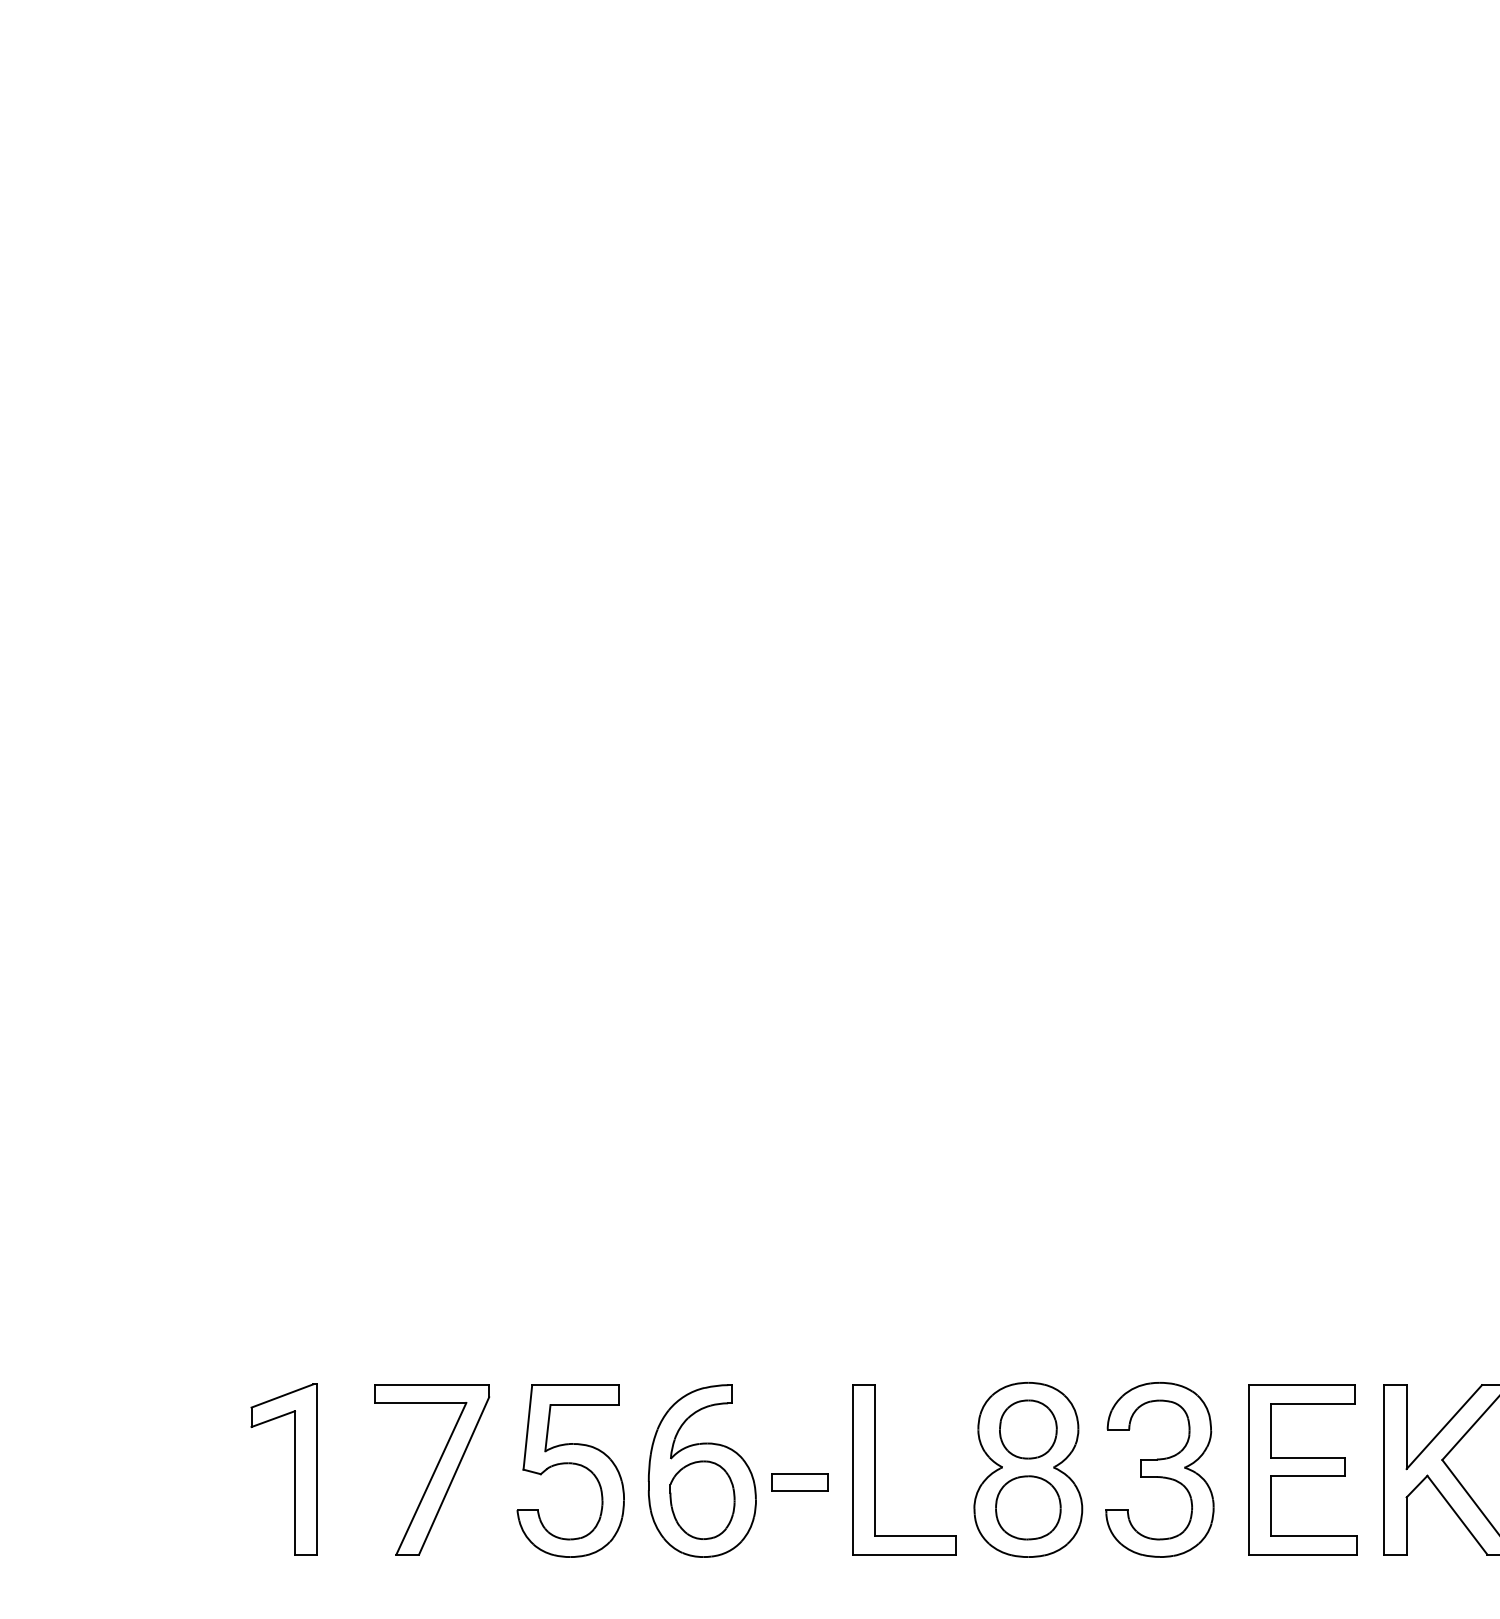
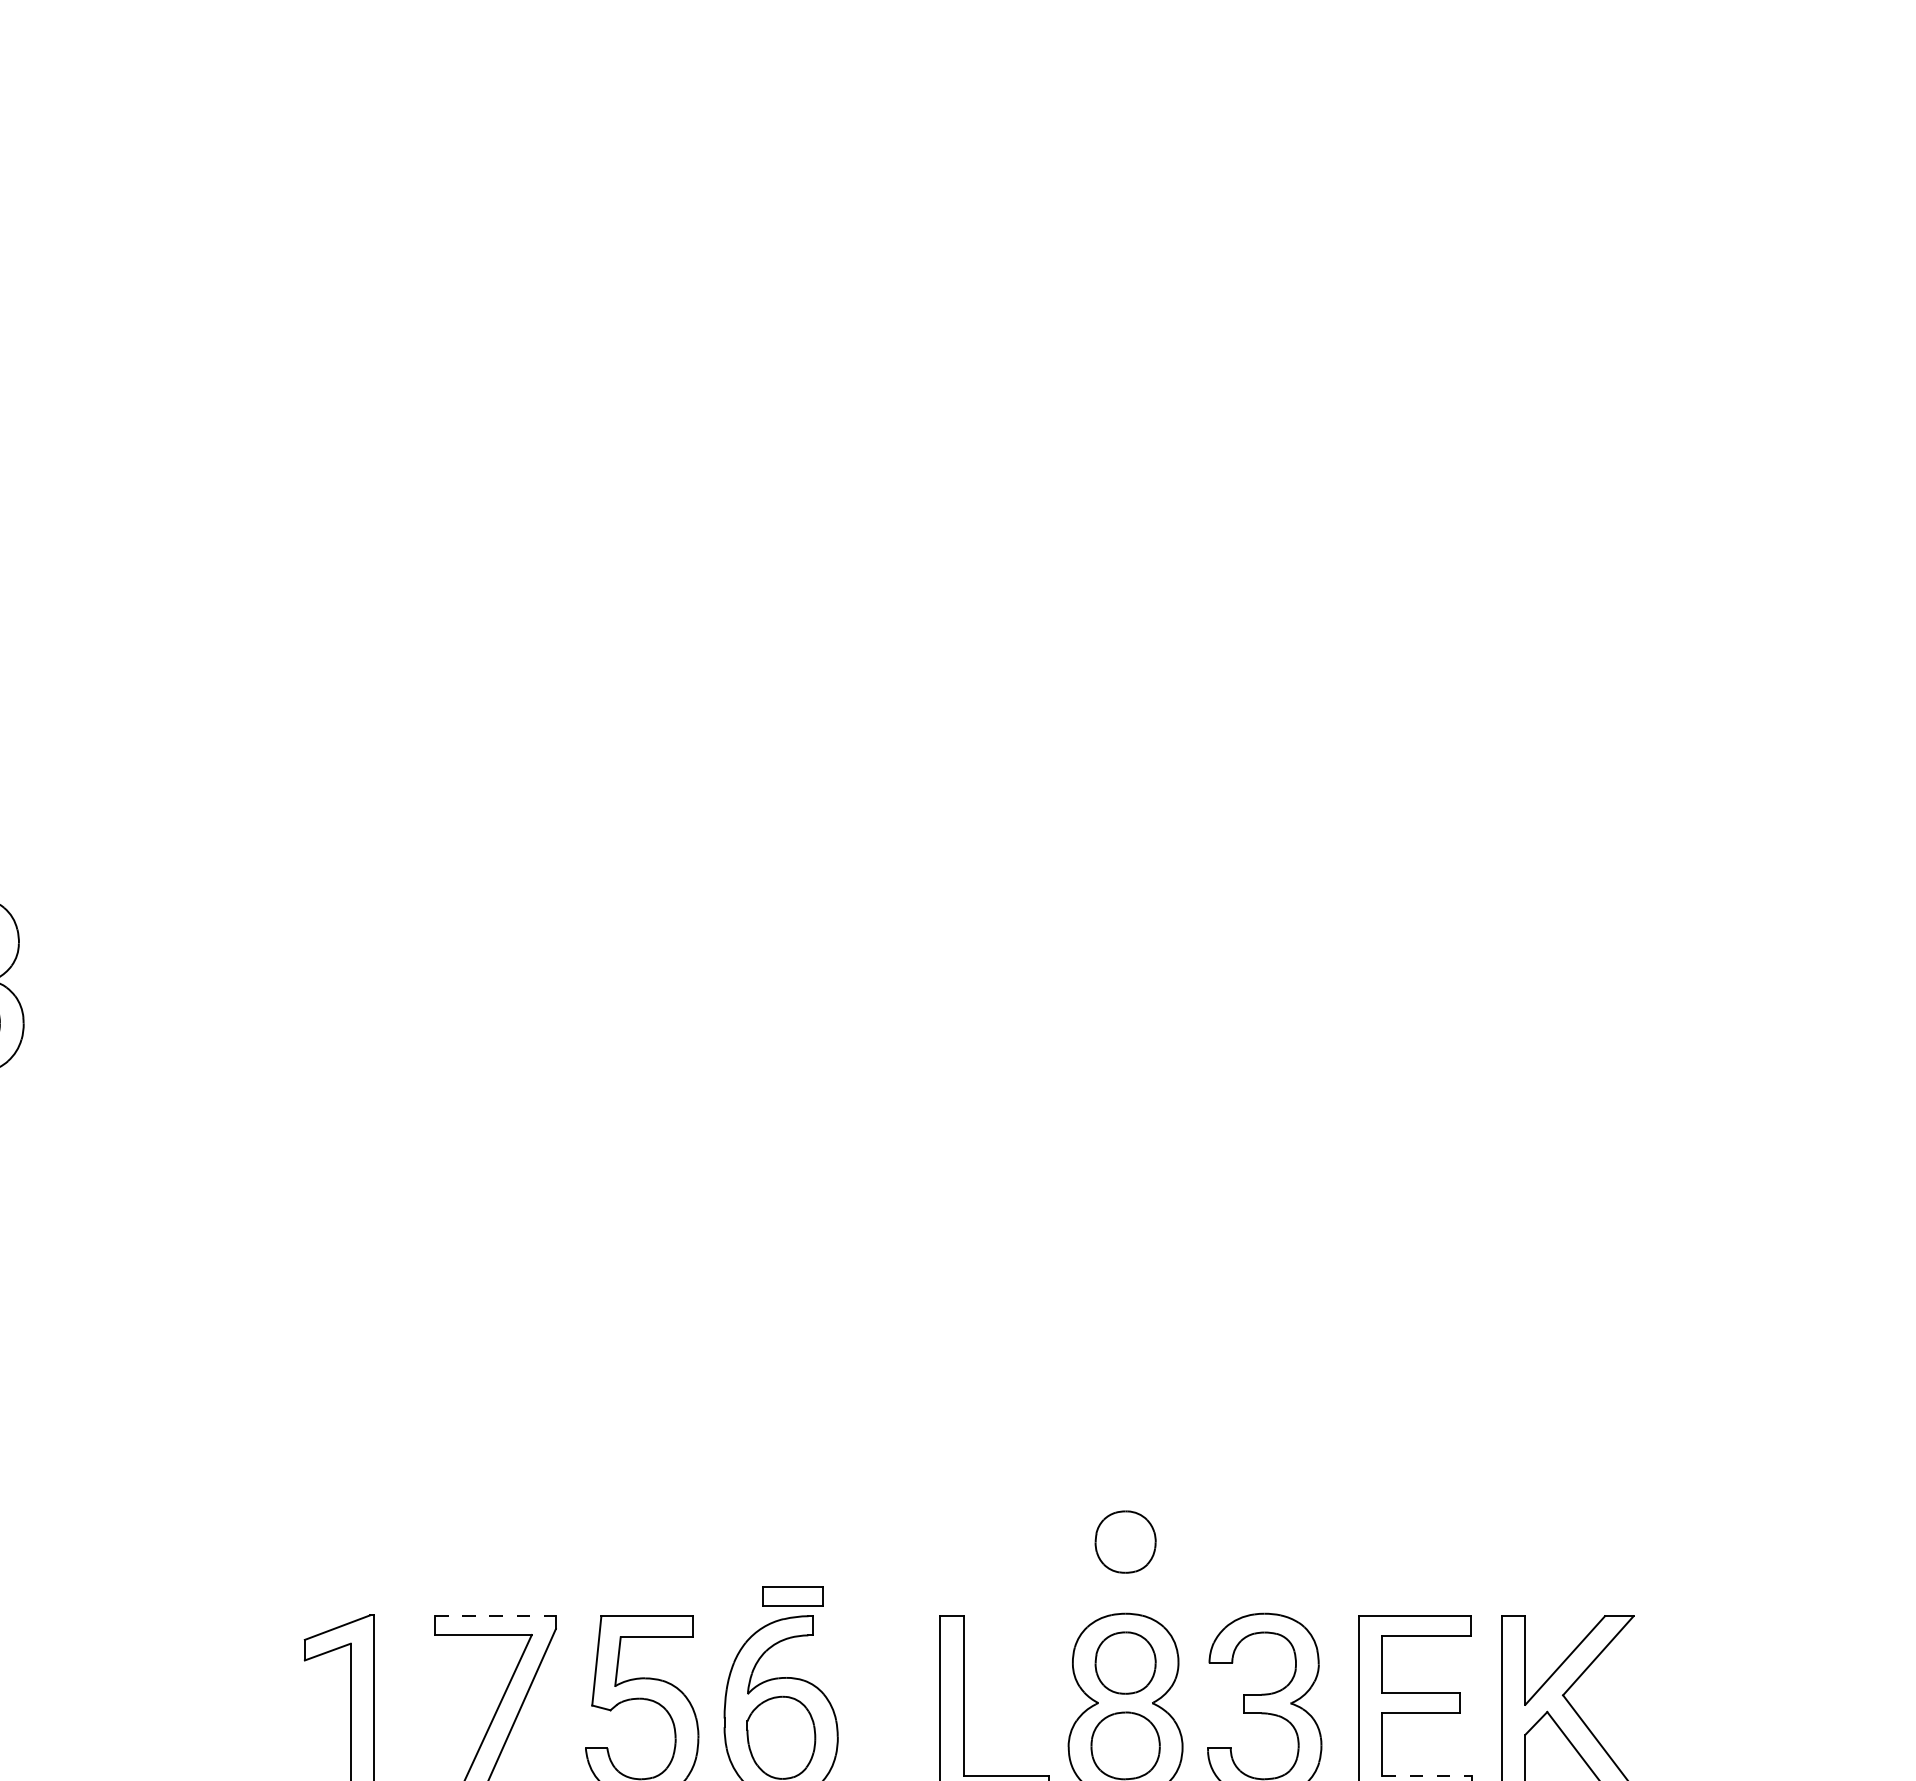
part: (1028, 1314) -> (1125, 1541), added
line: (431, 1385) -> (495, 1616), solid -> dashed
part: (799, 1482) -> (792, 1596), moved
line: (1314, 1536) -> (1427, 1776), solid -> dashed

